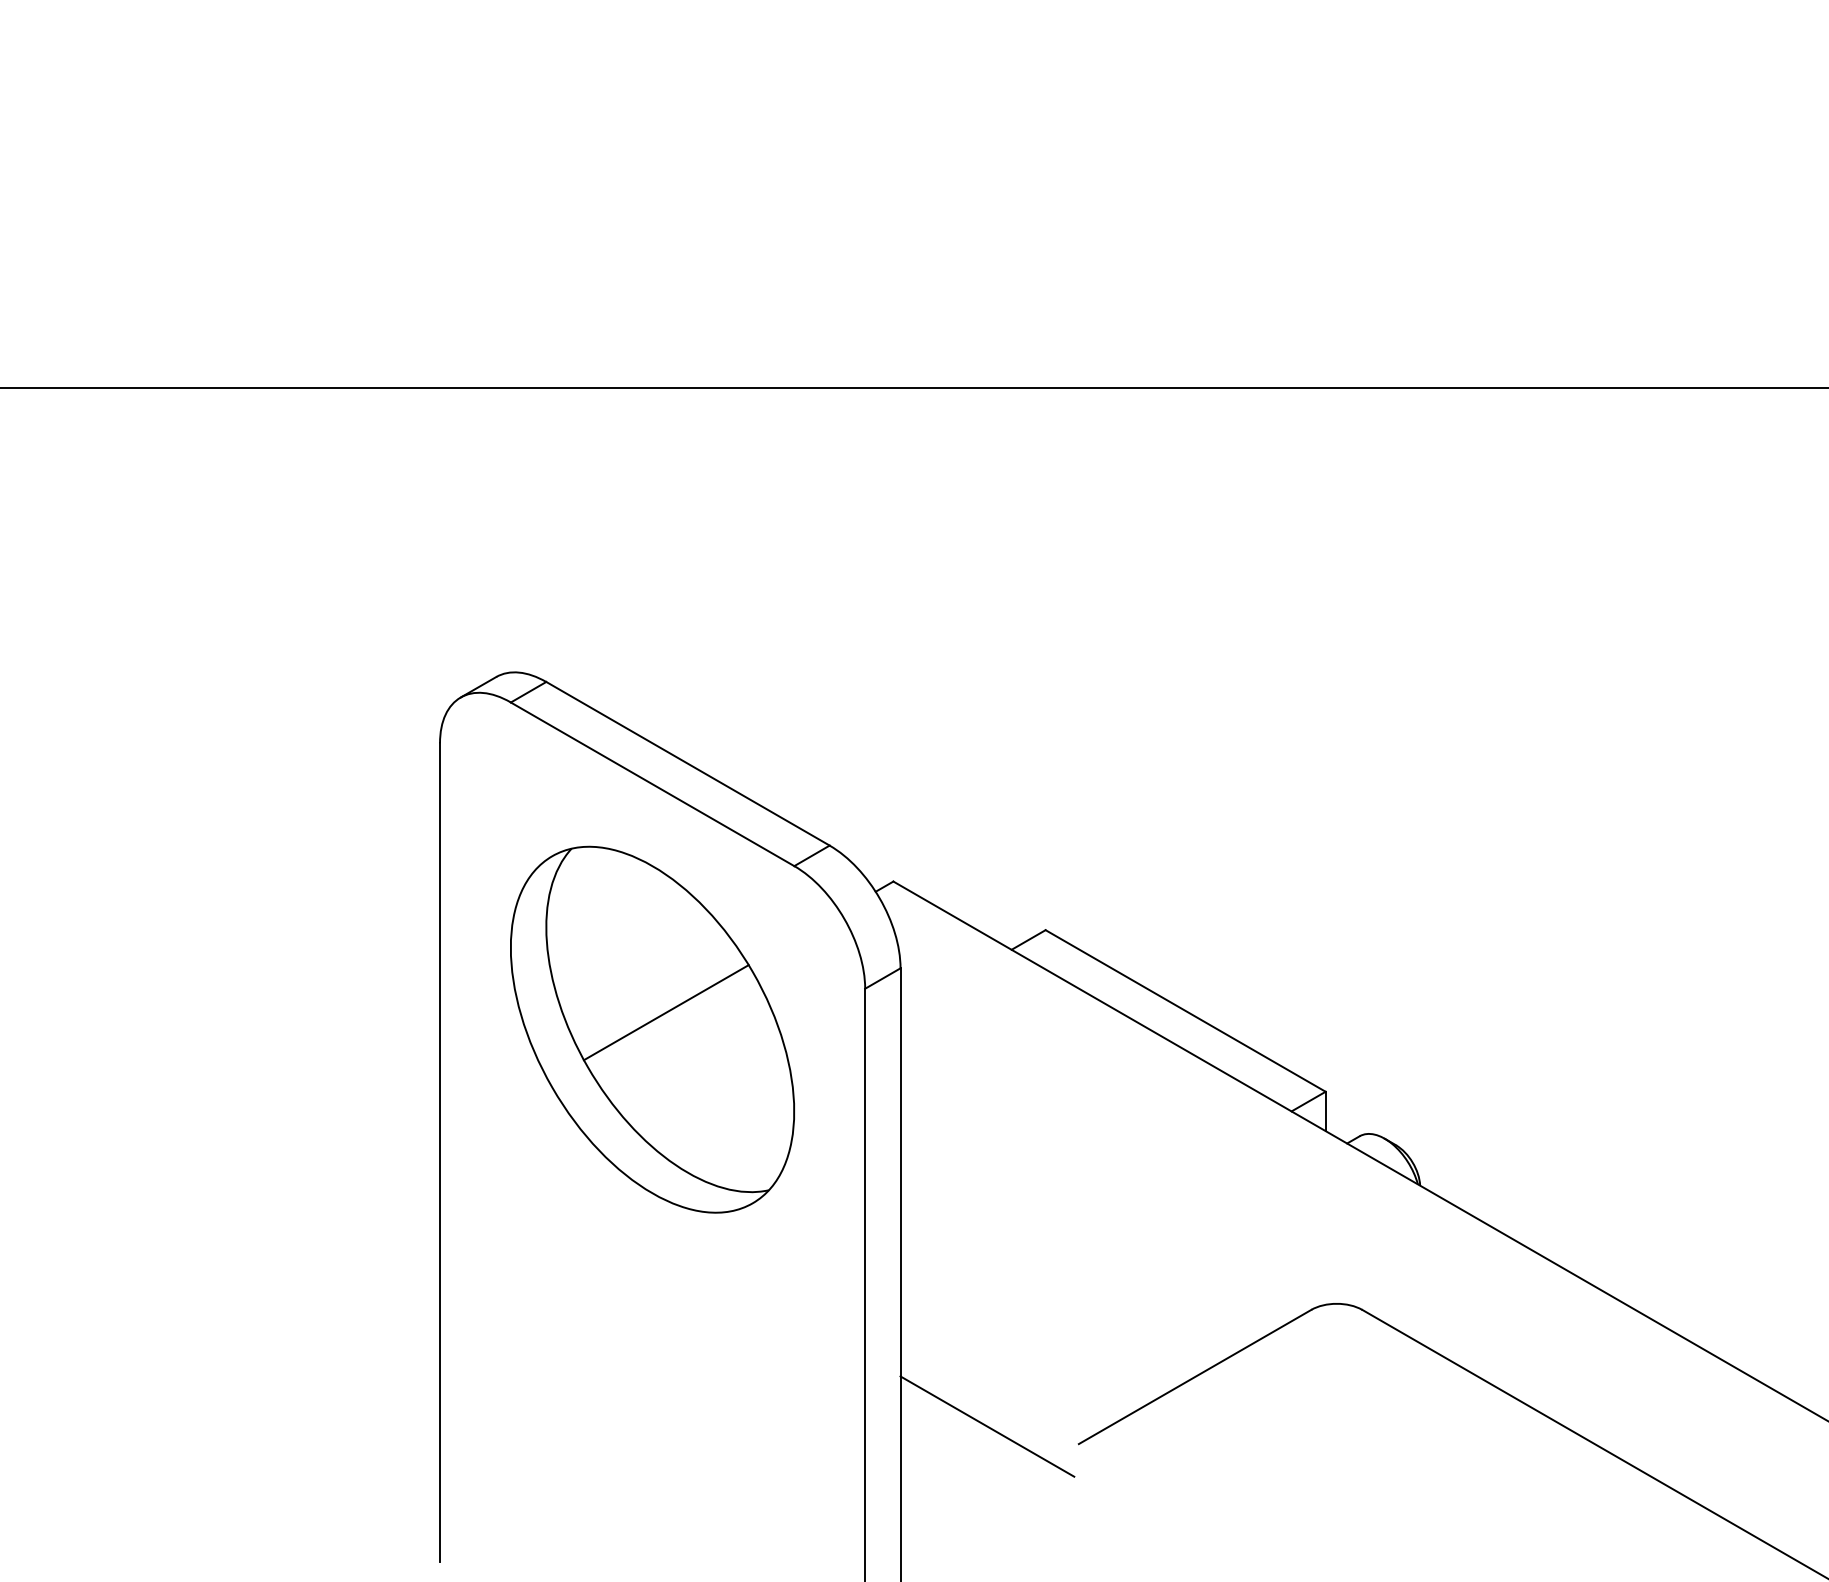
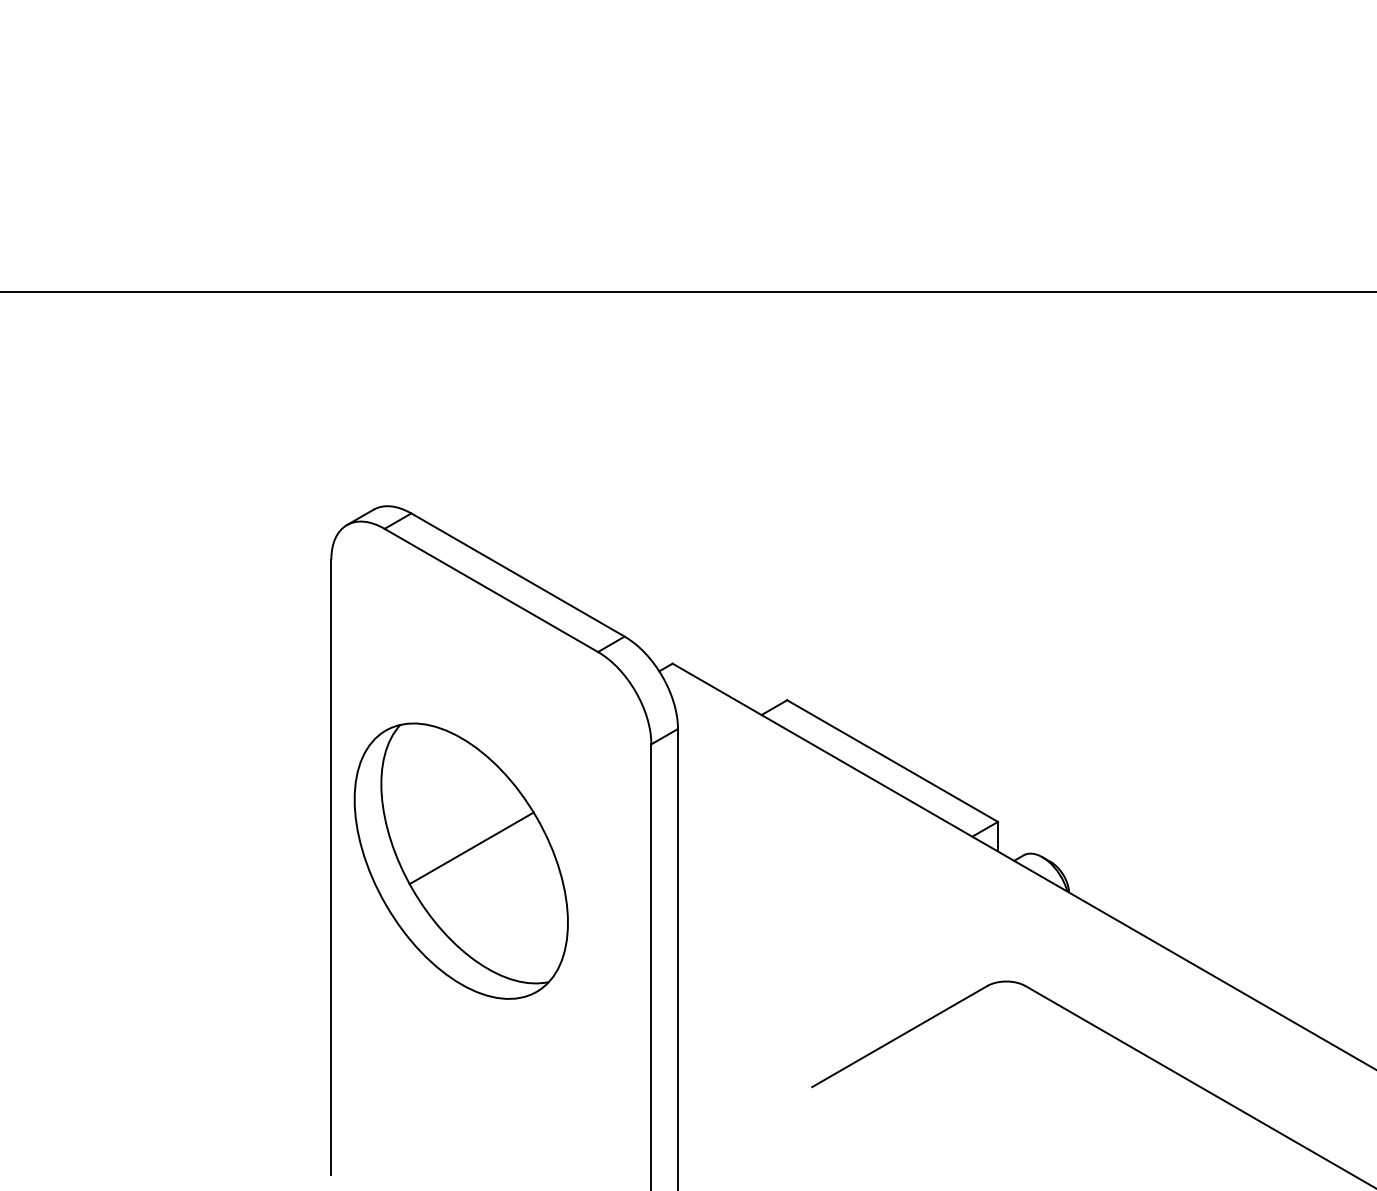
part: (651, 1028) -> (460, 860), moved
line: (986, 1426) -> (742, 1073), removed

